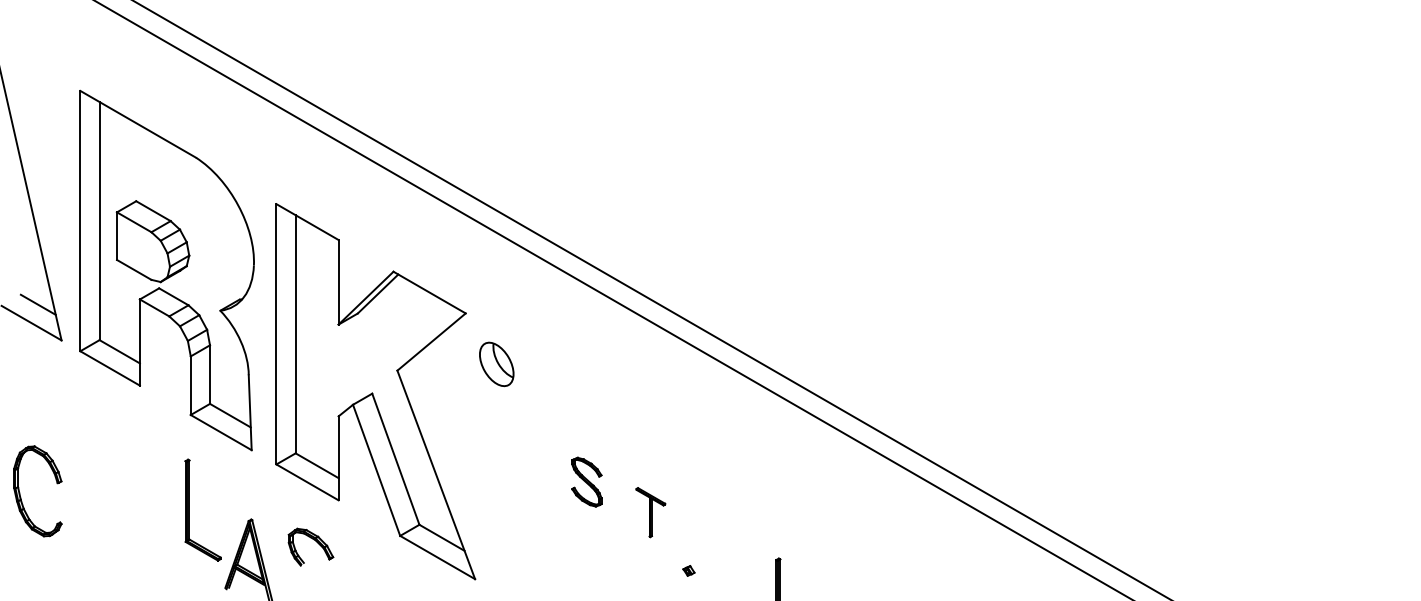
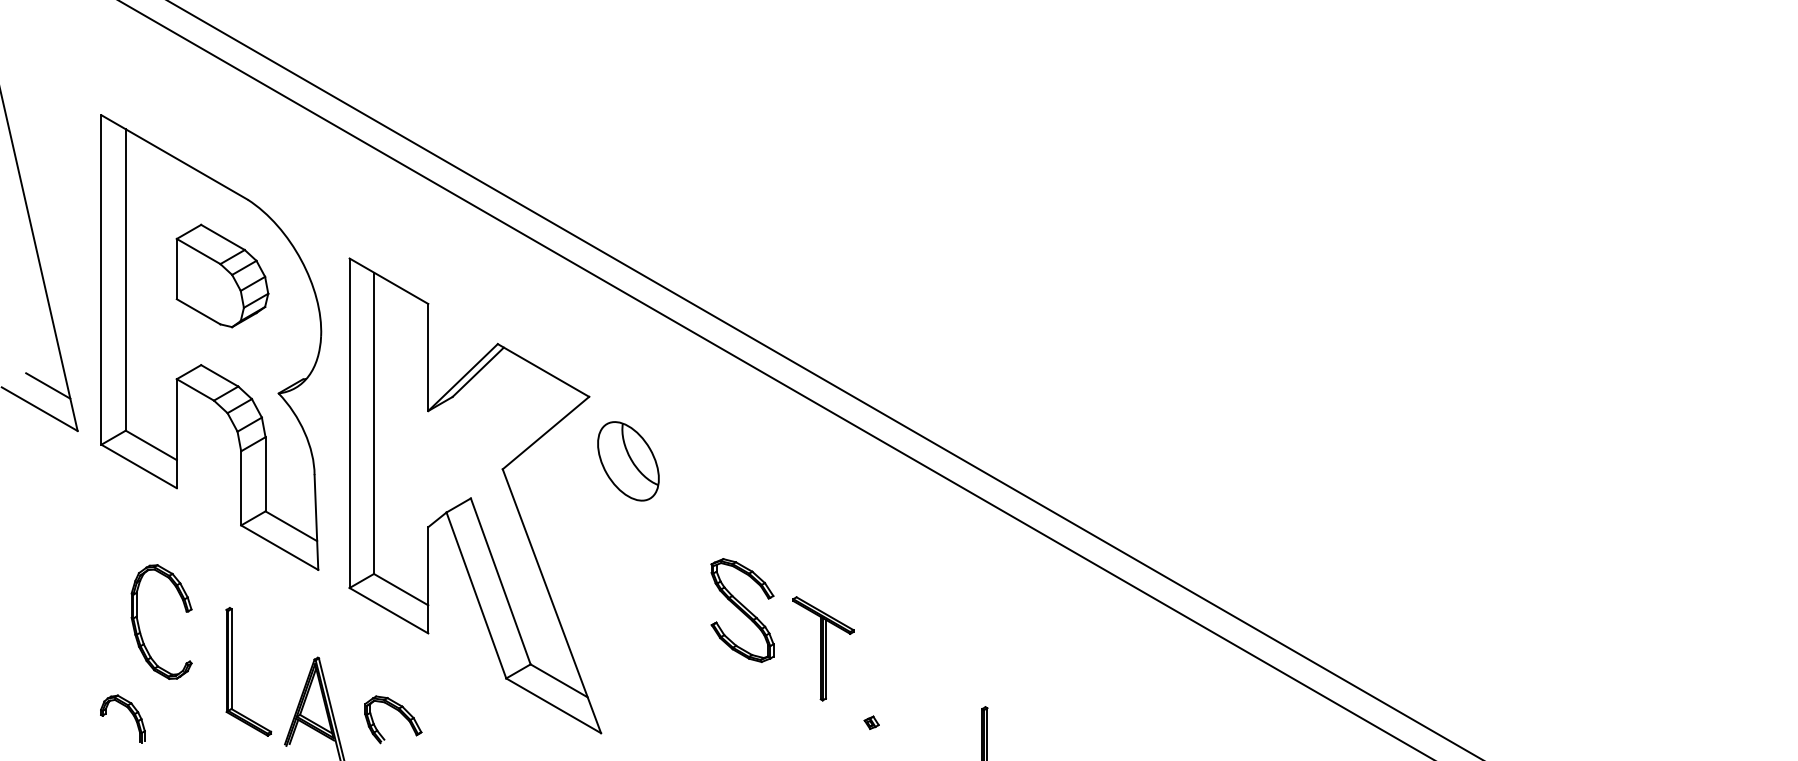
part: (153, 241) -> (222, 275), moved
part: (496, 364) -> (628, 461), size x1.43
part: (586, 482) -> (742, 610), size x1.67
part: (21, 496) -> (140, 628), moved
part: (190, 509) -> (232, 671), moved
part: (650, 512) -> (823, 648), size x1.67
part: (315, 541) -> (399, 712), moved
part: (102, 562) -> (129, 711), added

